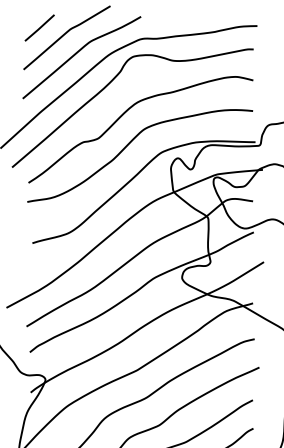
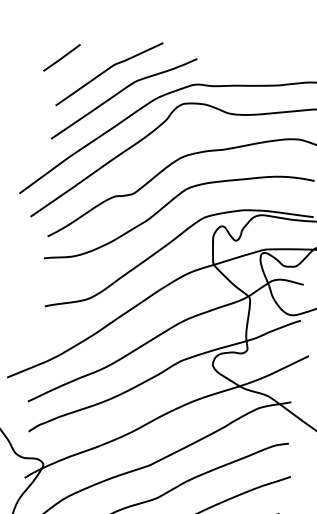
line: (39, 27) -> (61, 57), moved

